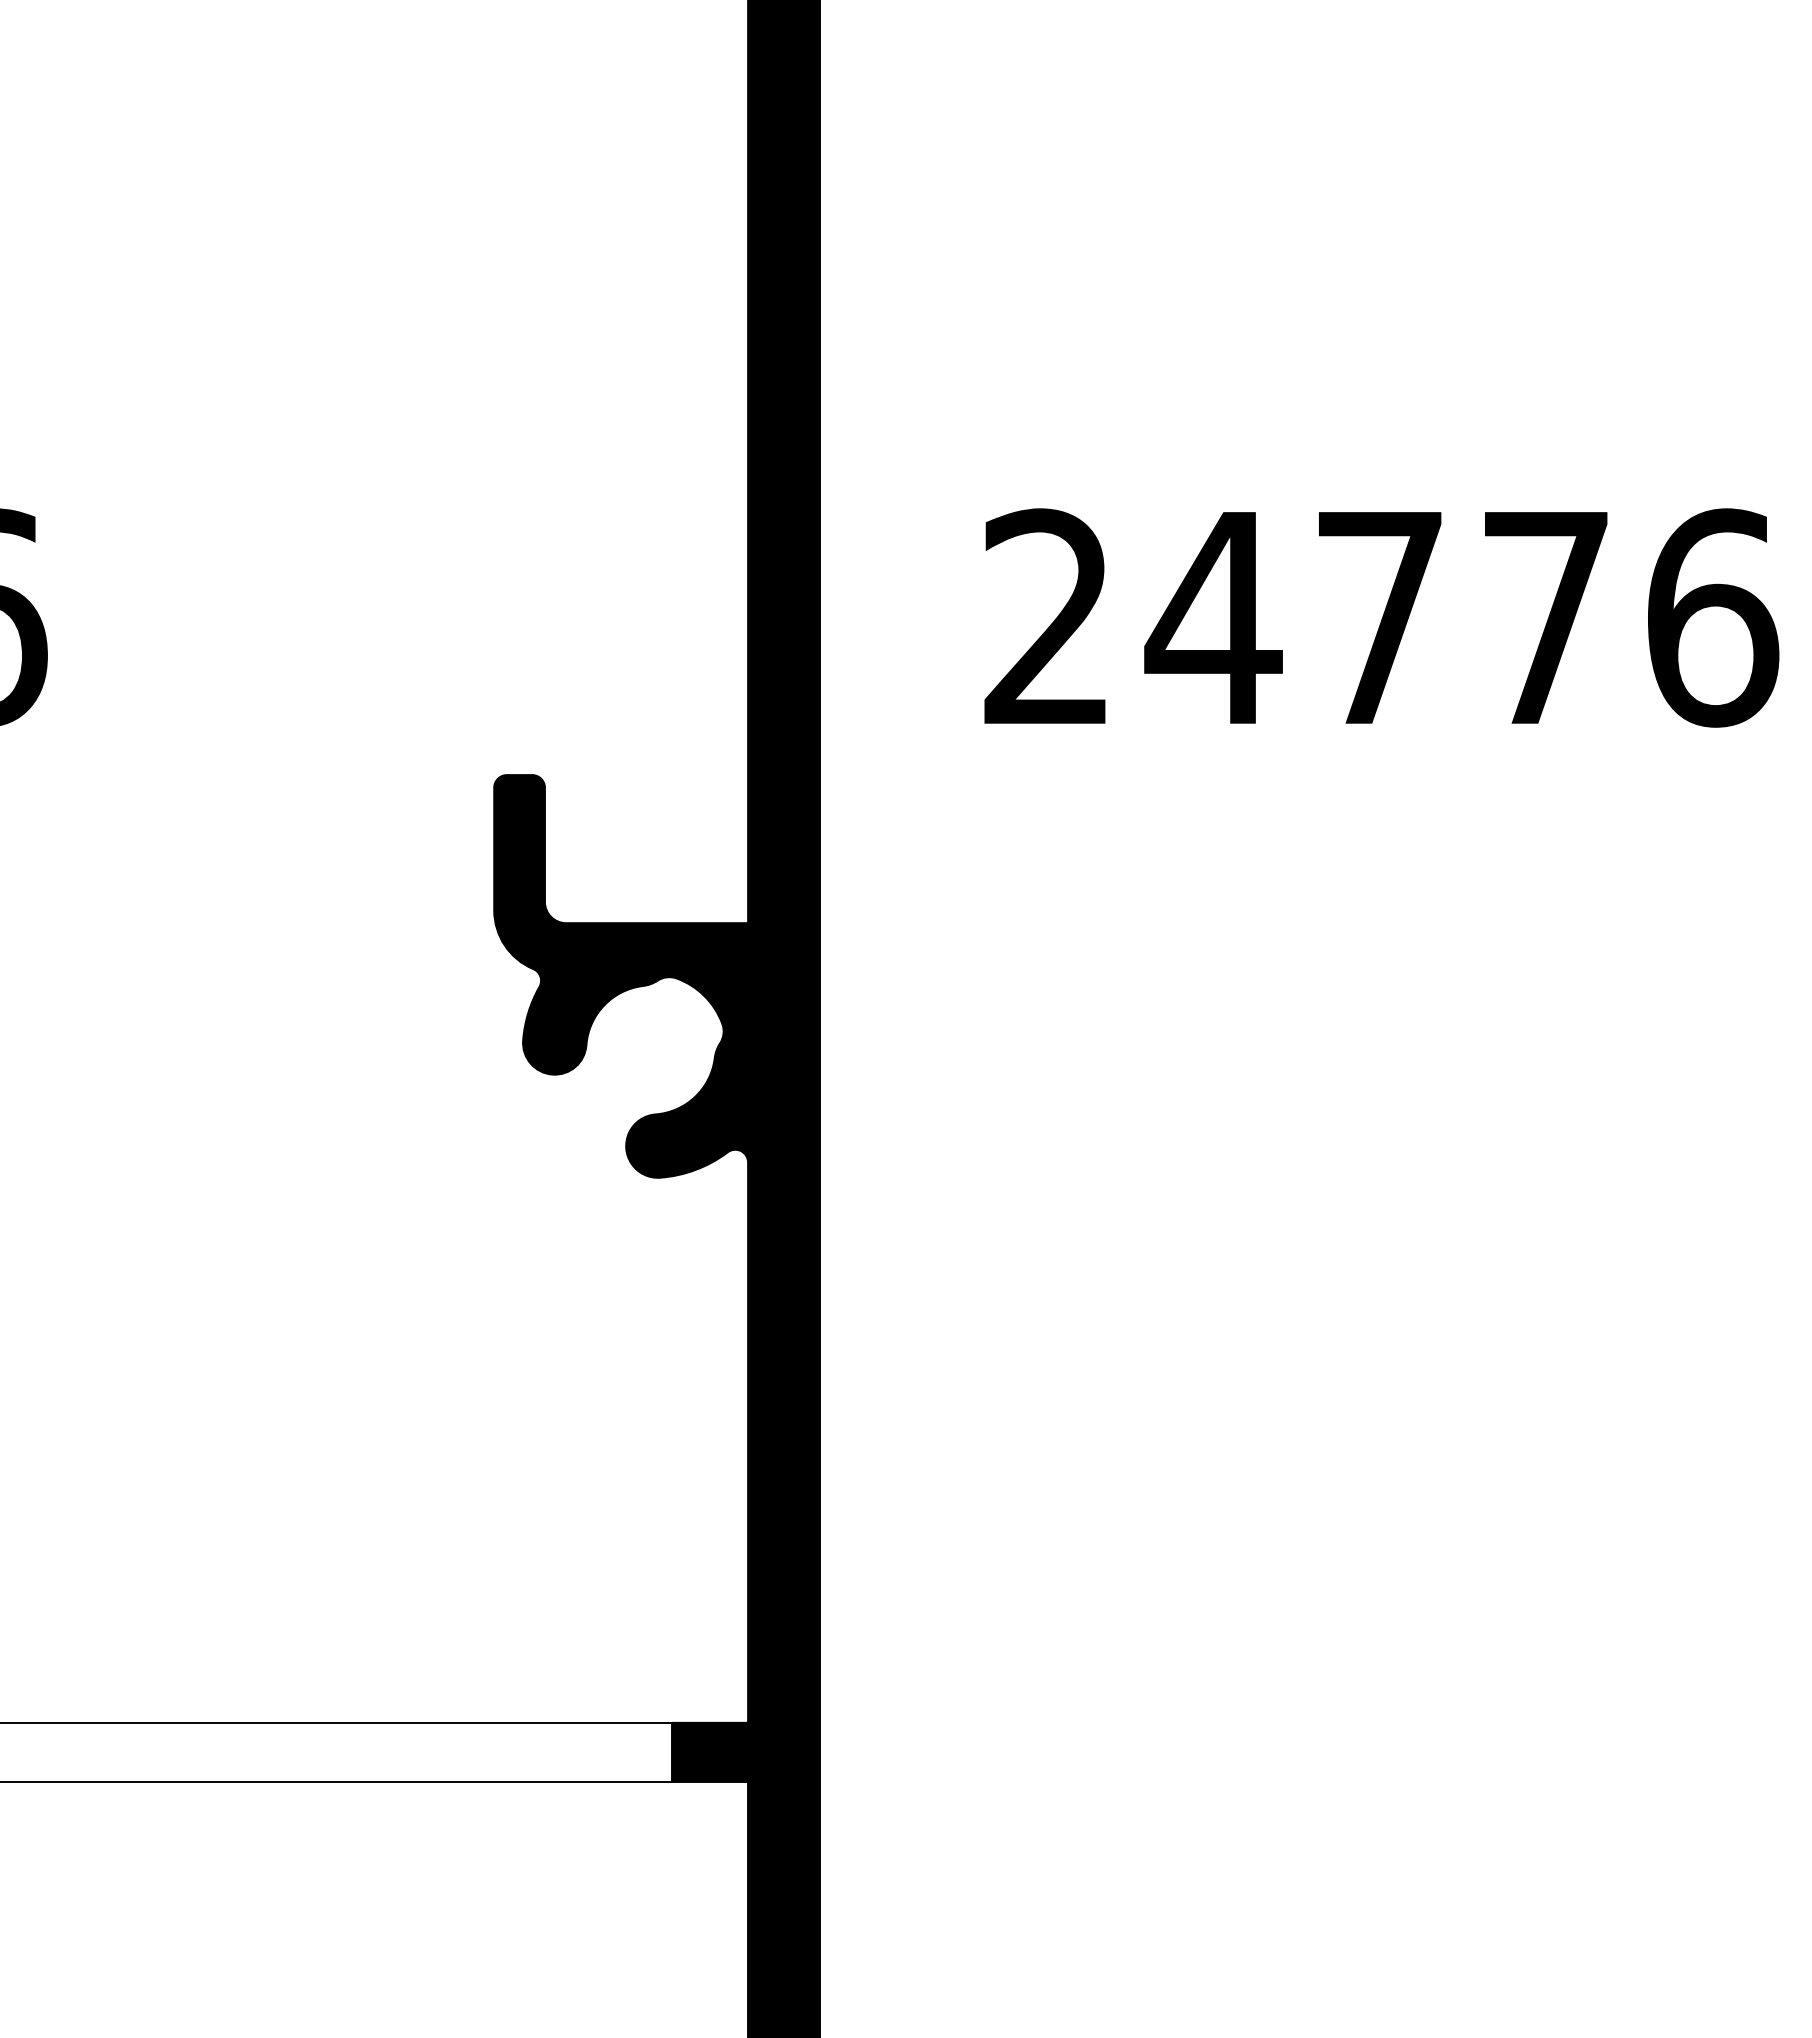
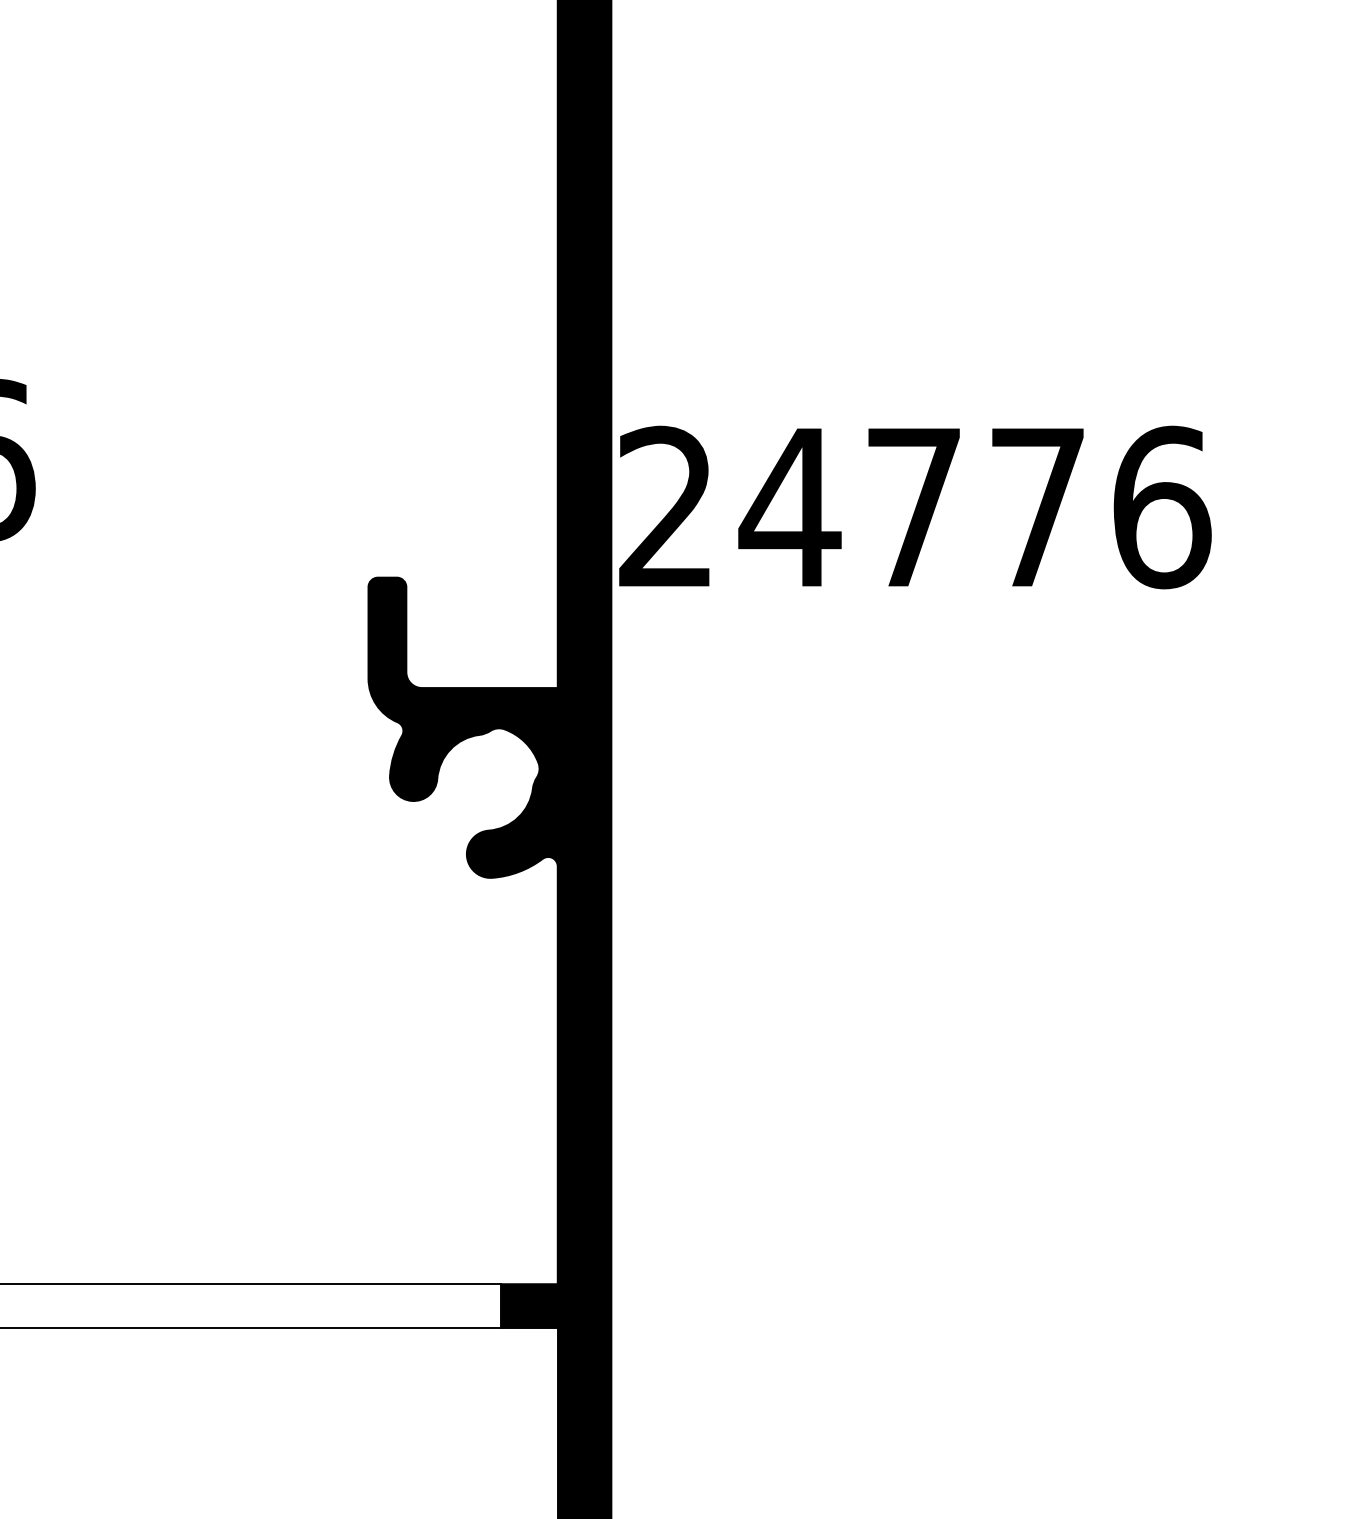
text: (1381, 617) -> (915, 507), moved

